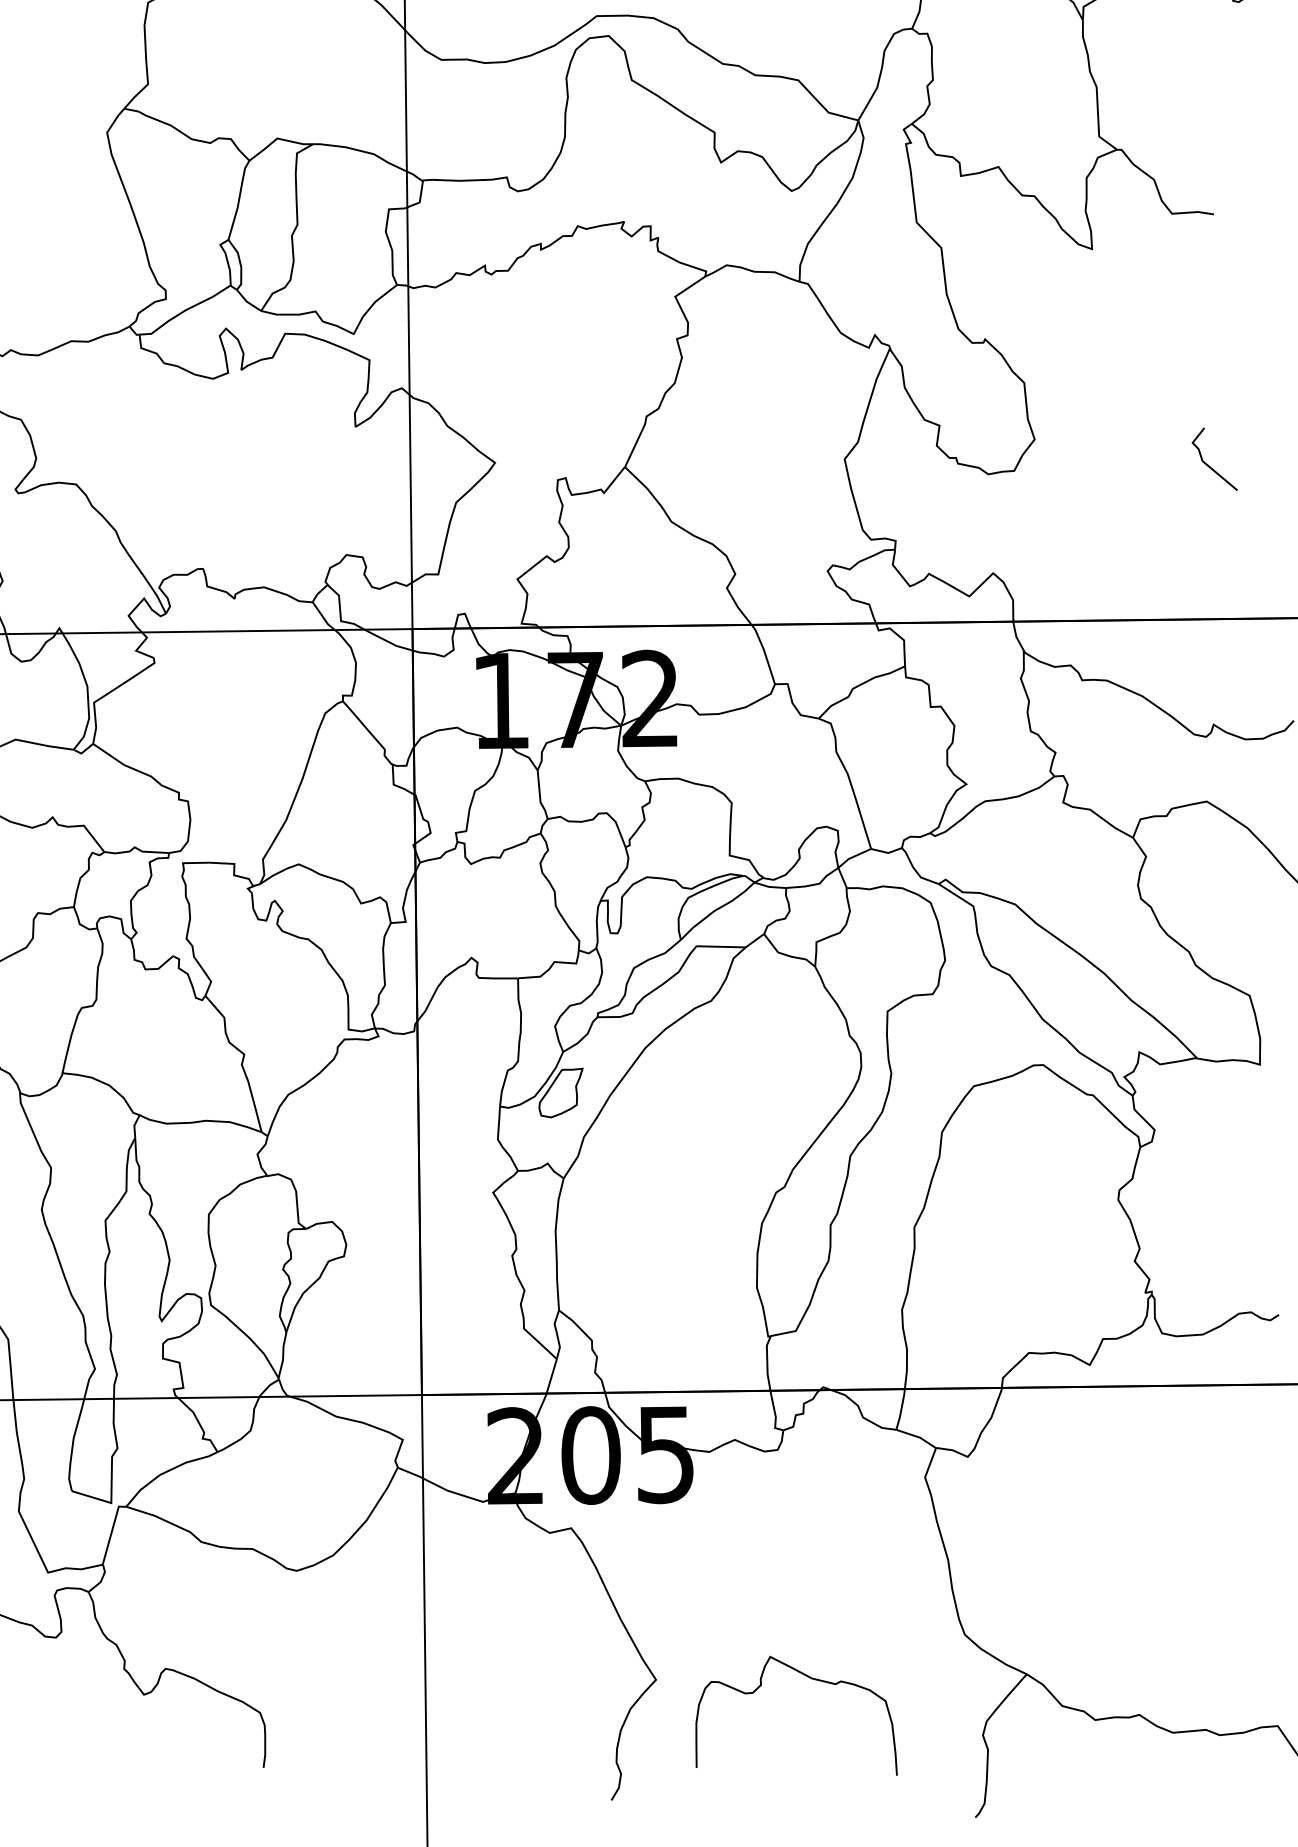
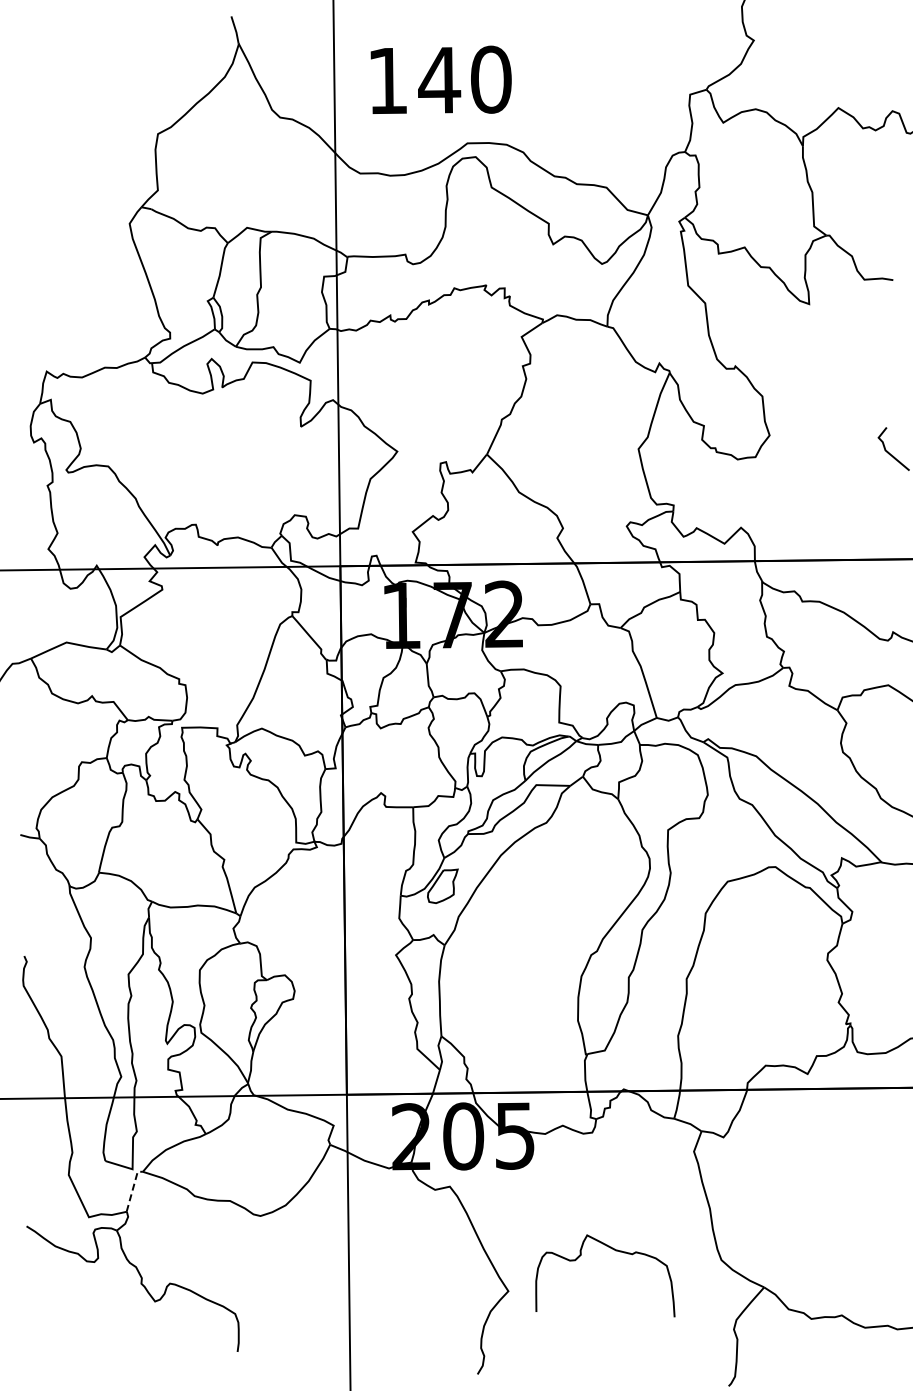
line: (112, 1530) -> (133, 1188), solid -> dashed
curve: (811, 1680) -> (615, 1251), moved

